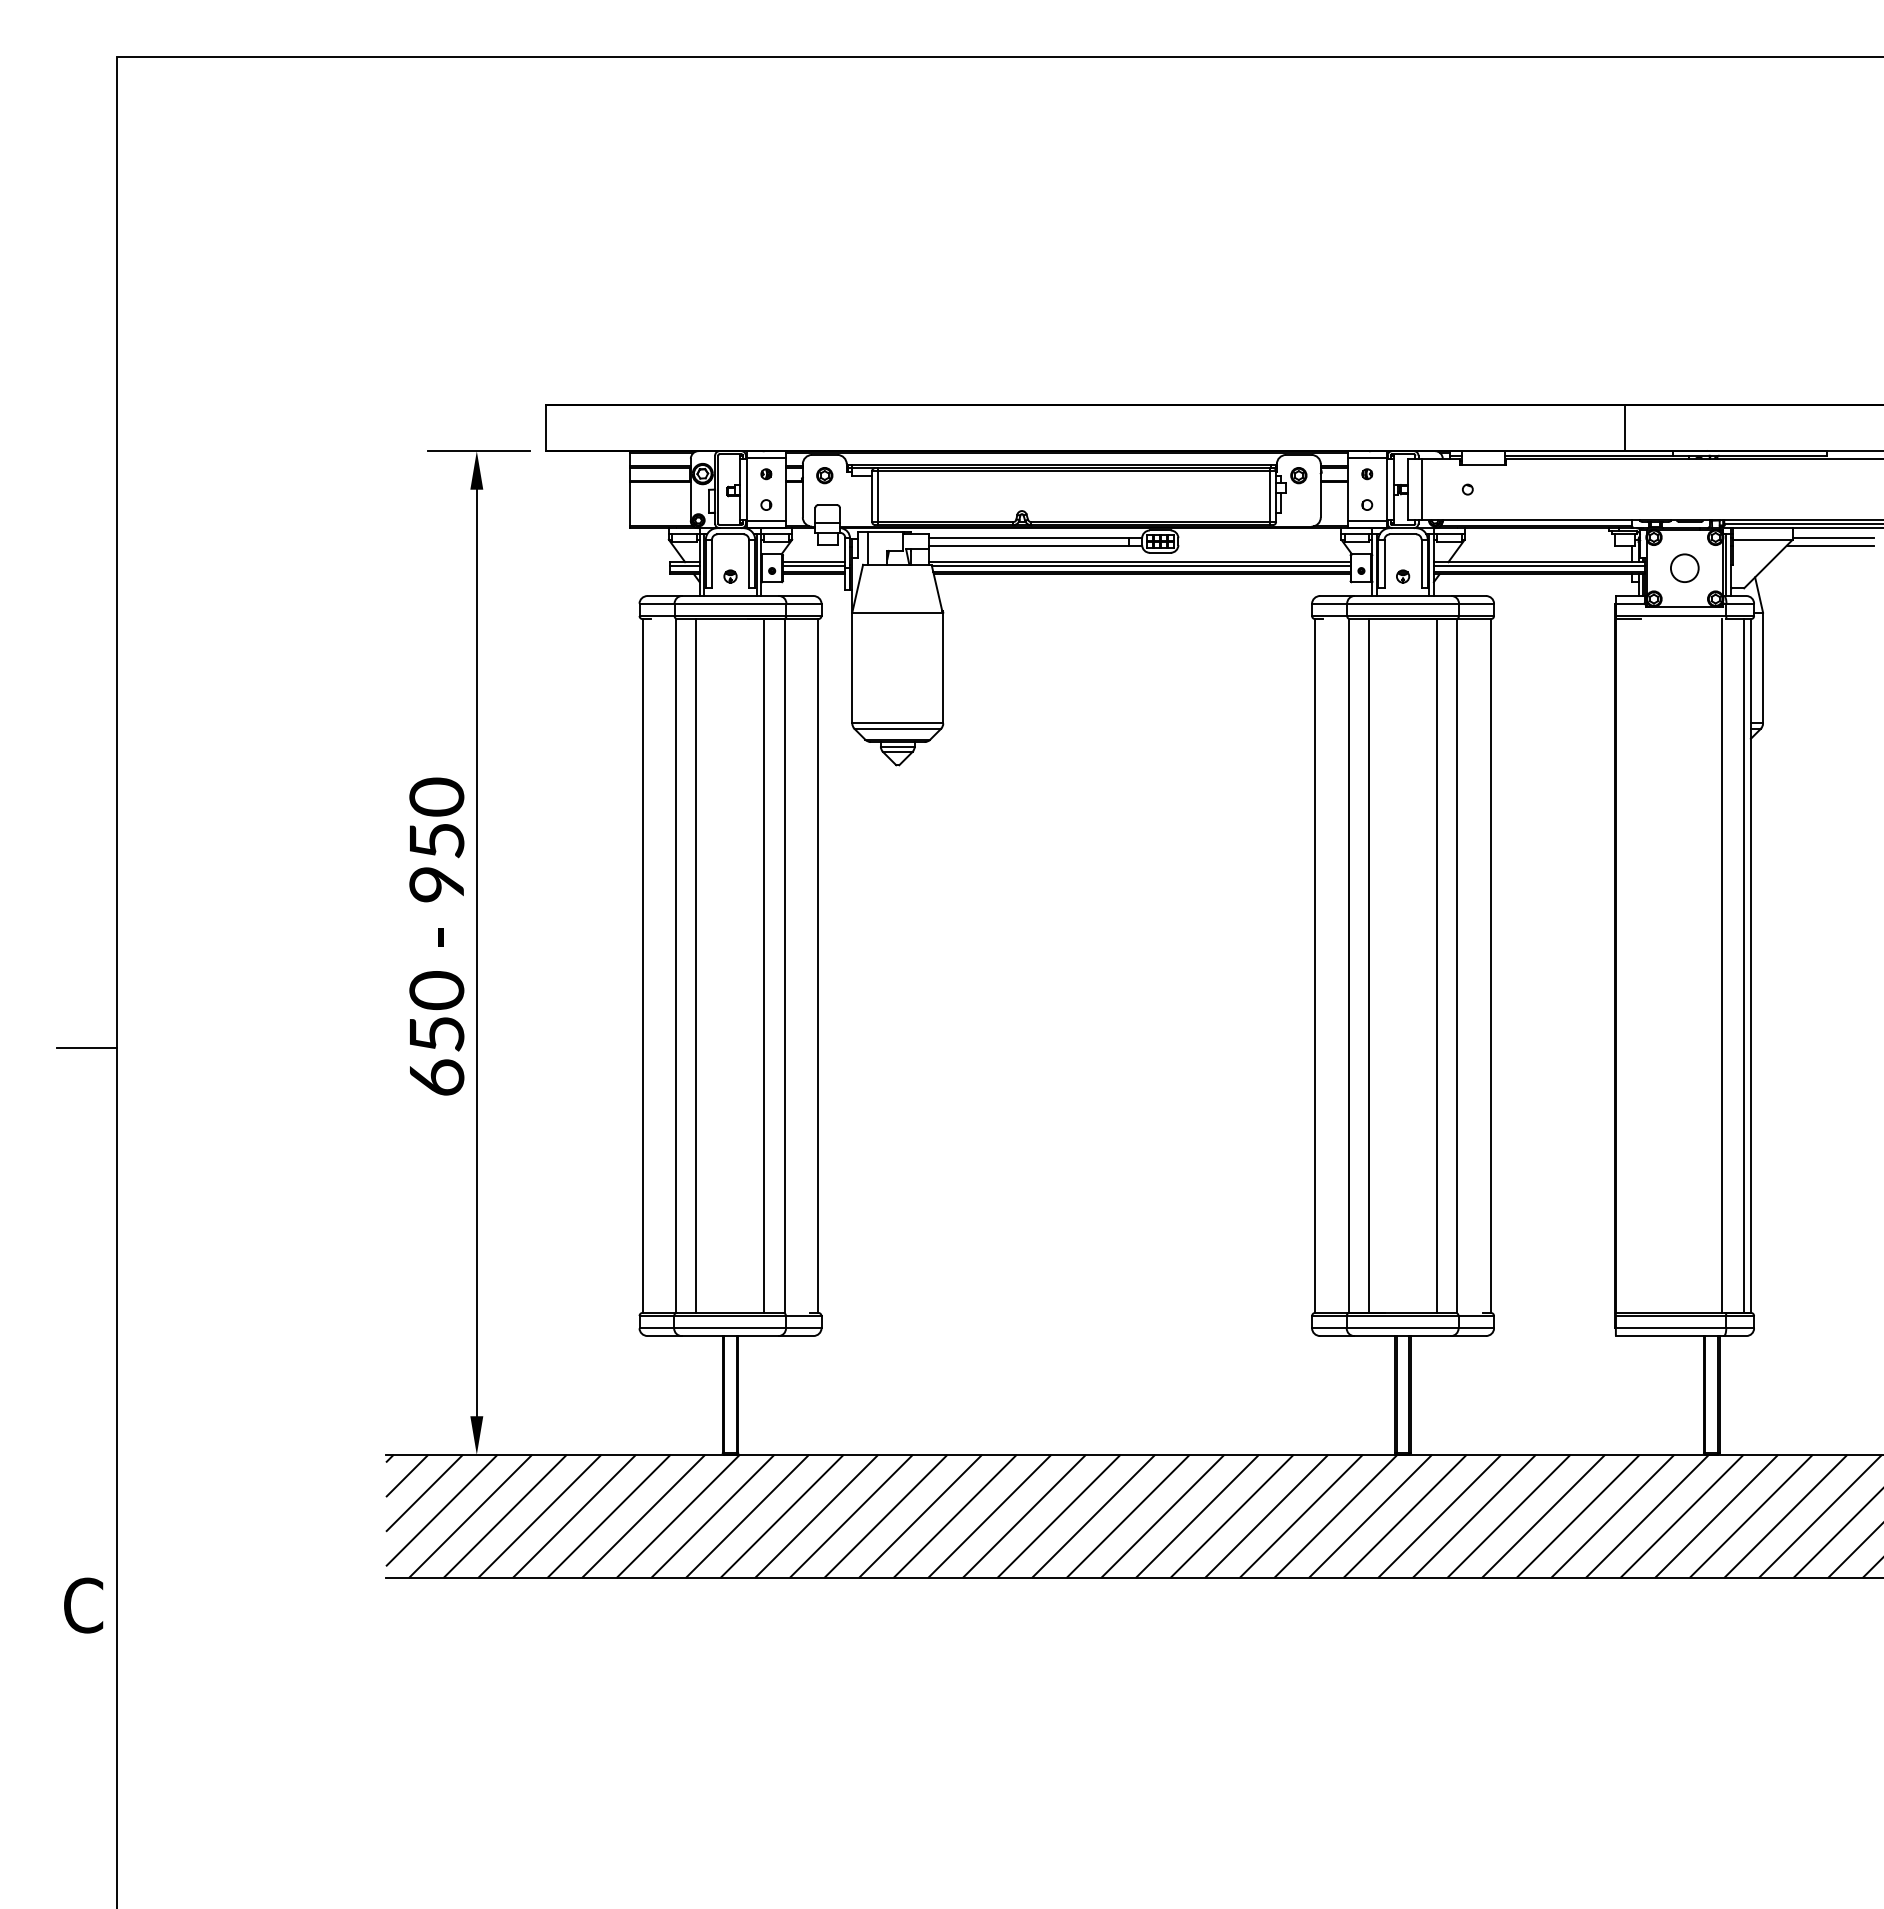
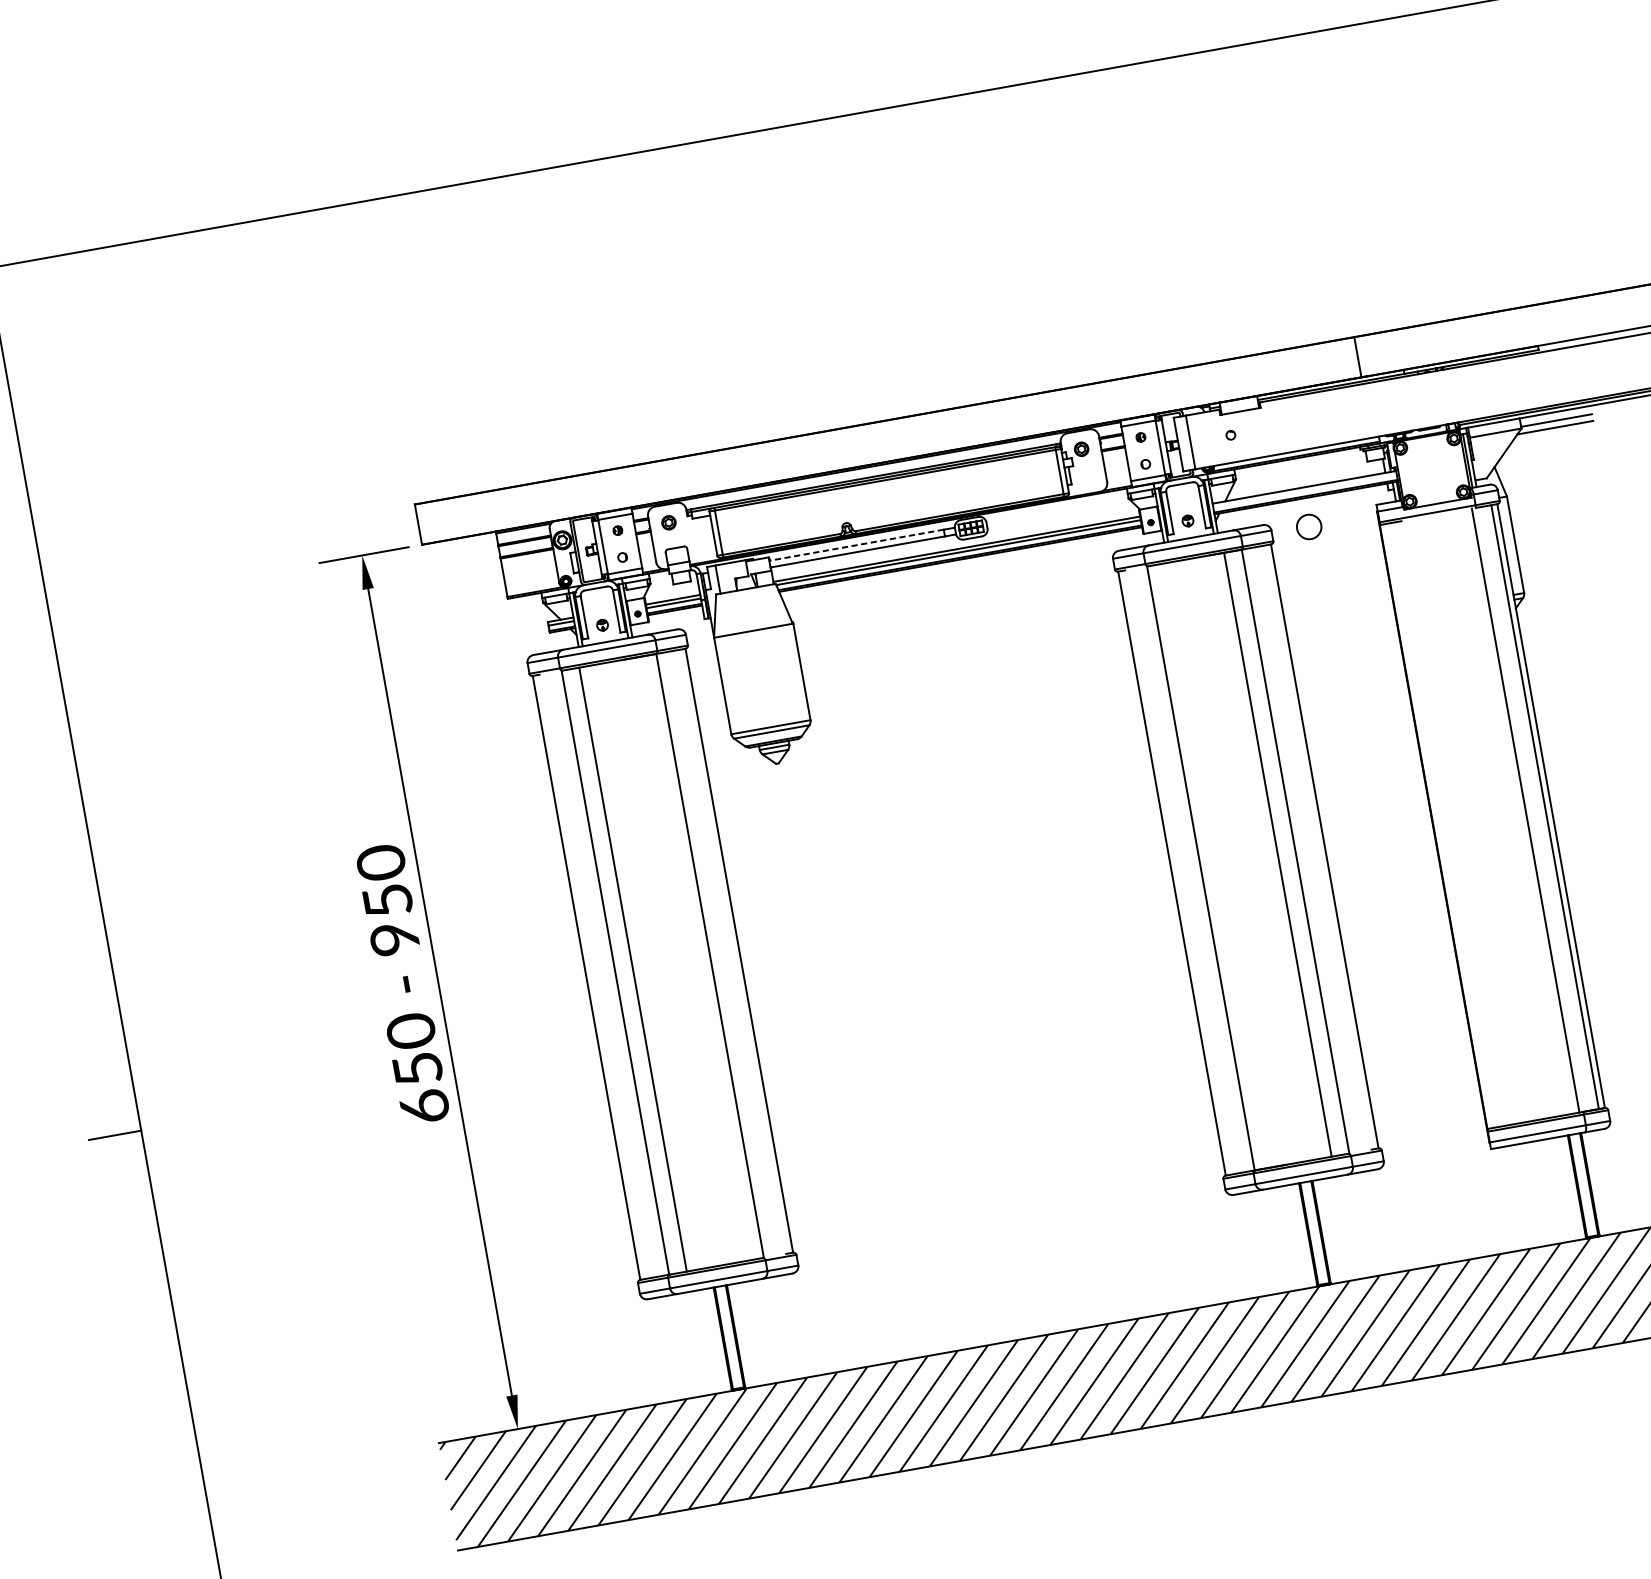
line: (1028, 537) -> (855, 545), solid -> dashed
line: (1538, 566) -> (1304, 491), removed
circle: (1684, 567) -> (1308, 526), moved
line: (764, 965) -> (692, 958), removed
line: (1368, 965) -> (1218, 864), removed

